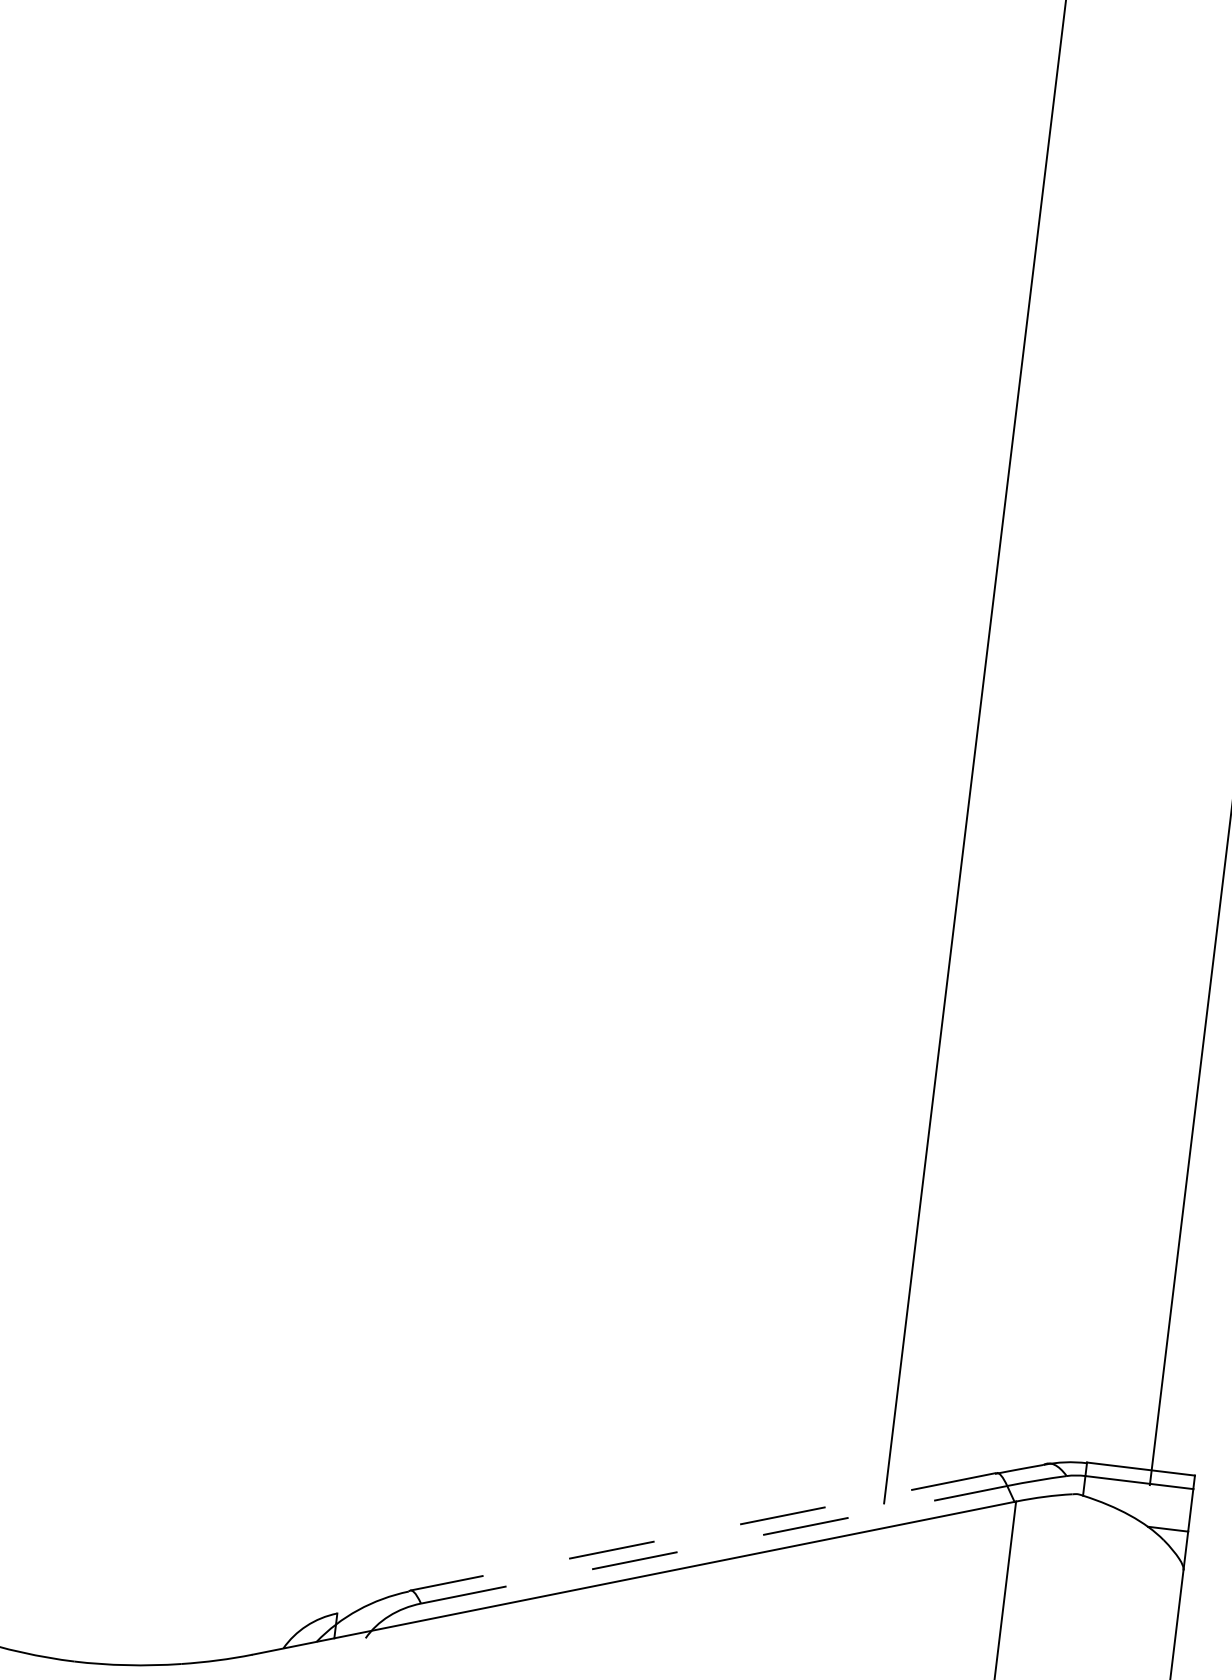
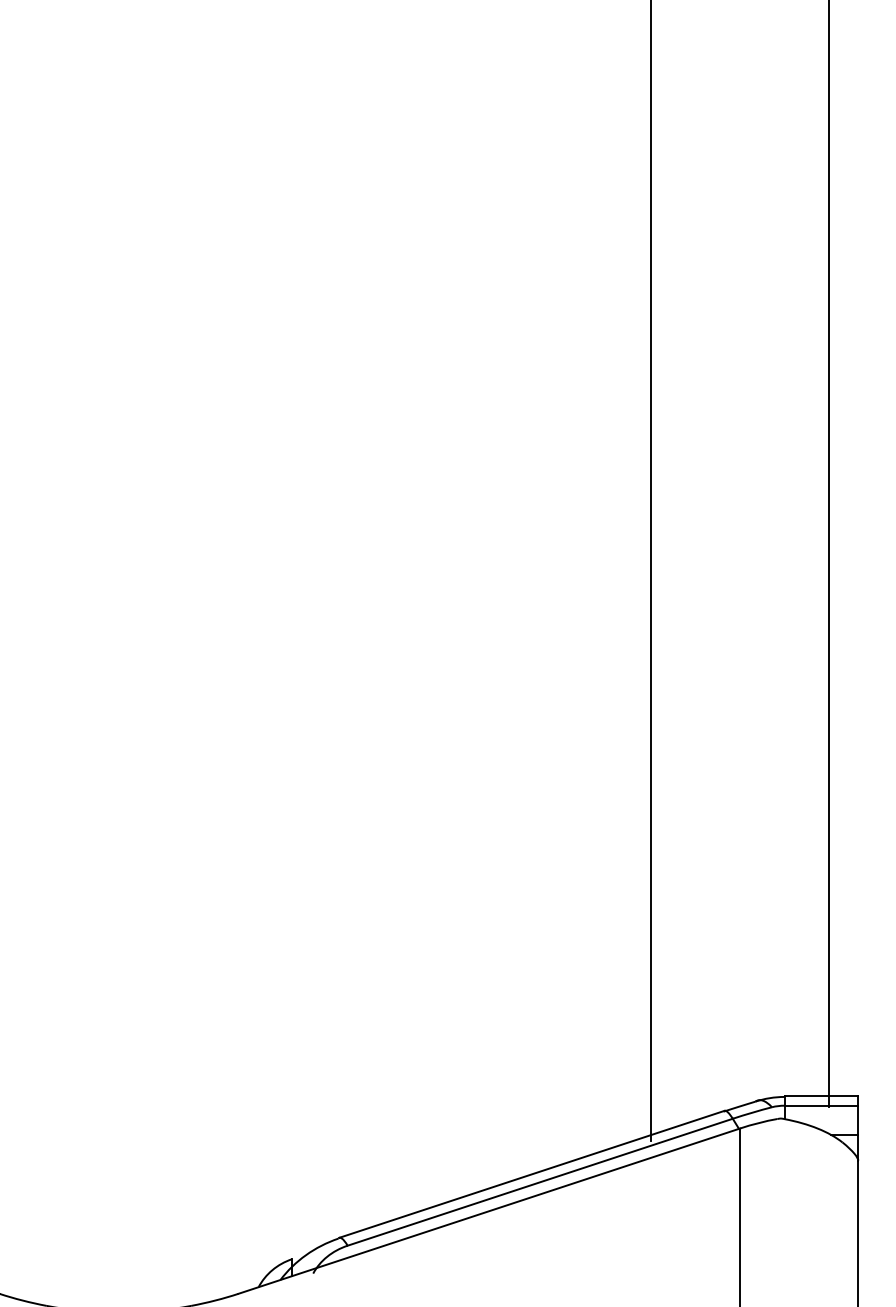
line: (704, 1532) -> (532, 1174), dashed -> solid
line: (714, 1545) -> (540, 1182), dashed -> solid

